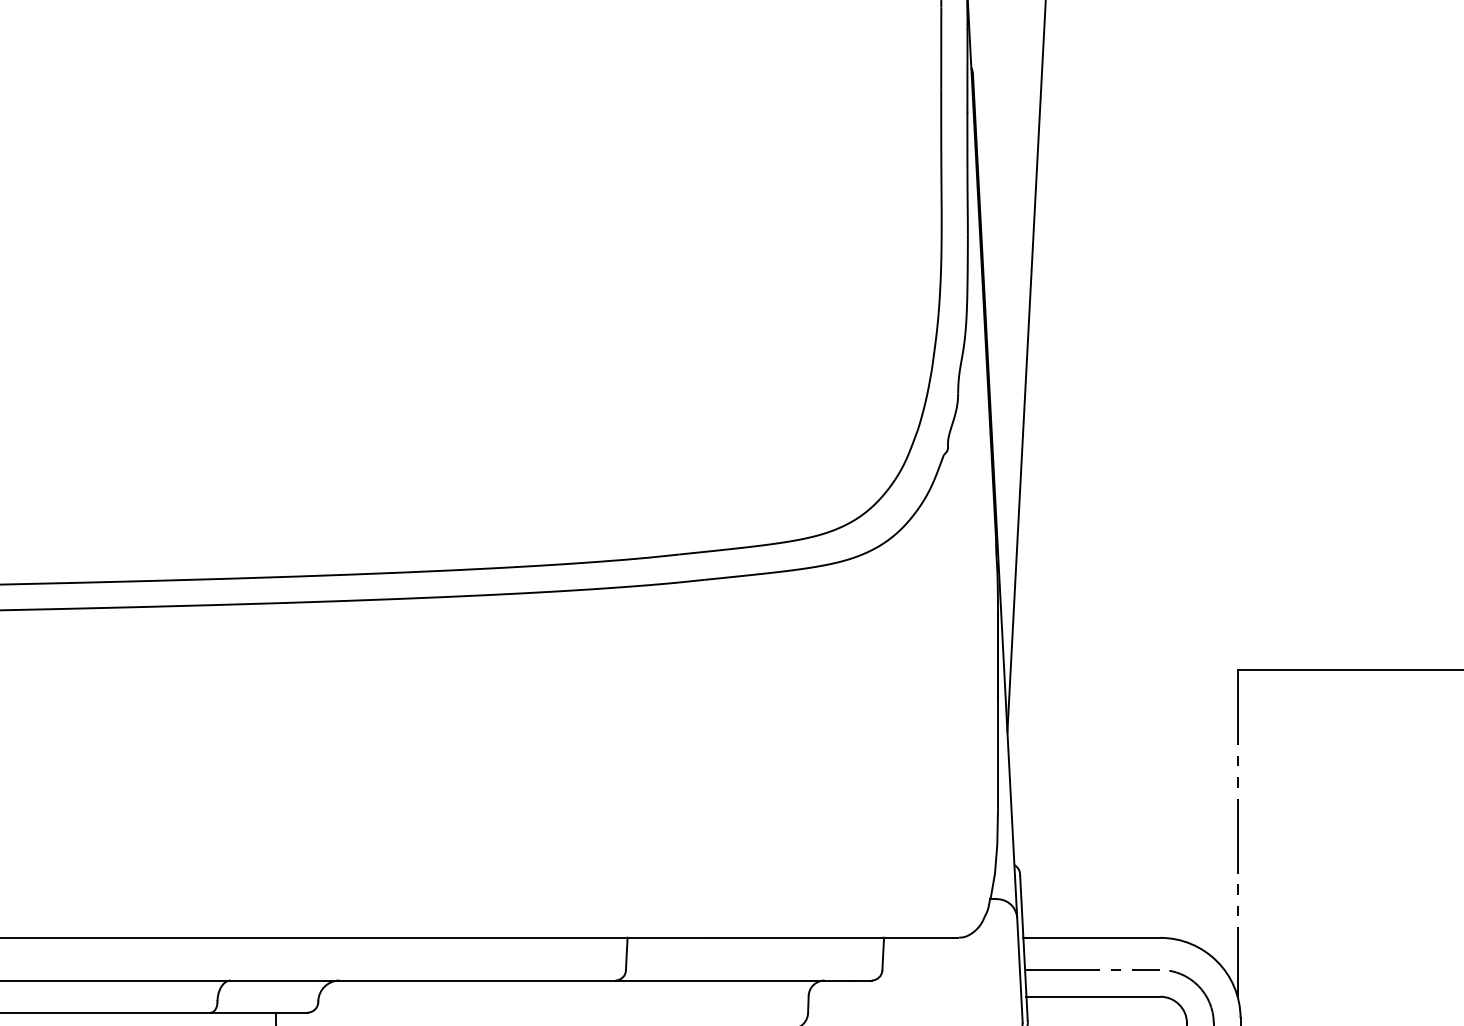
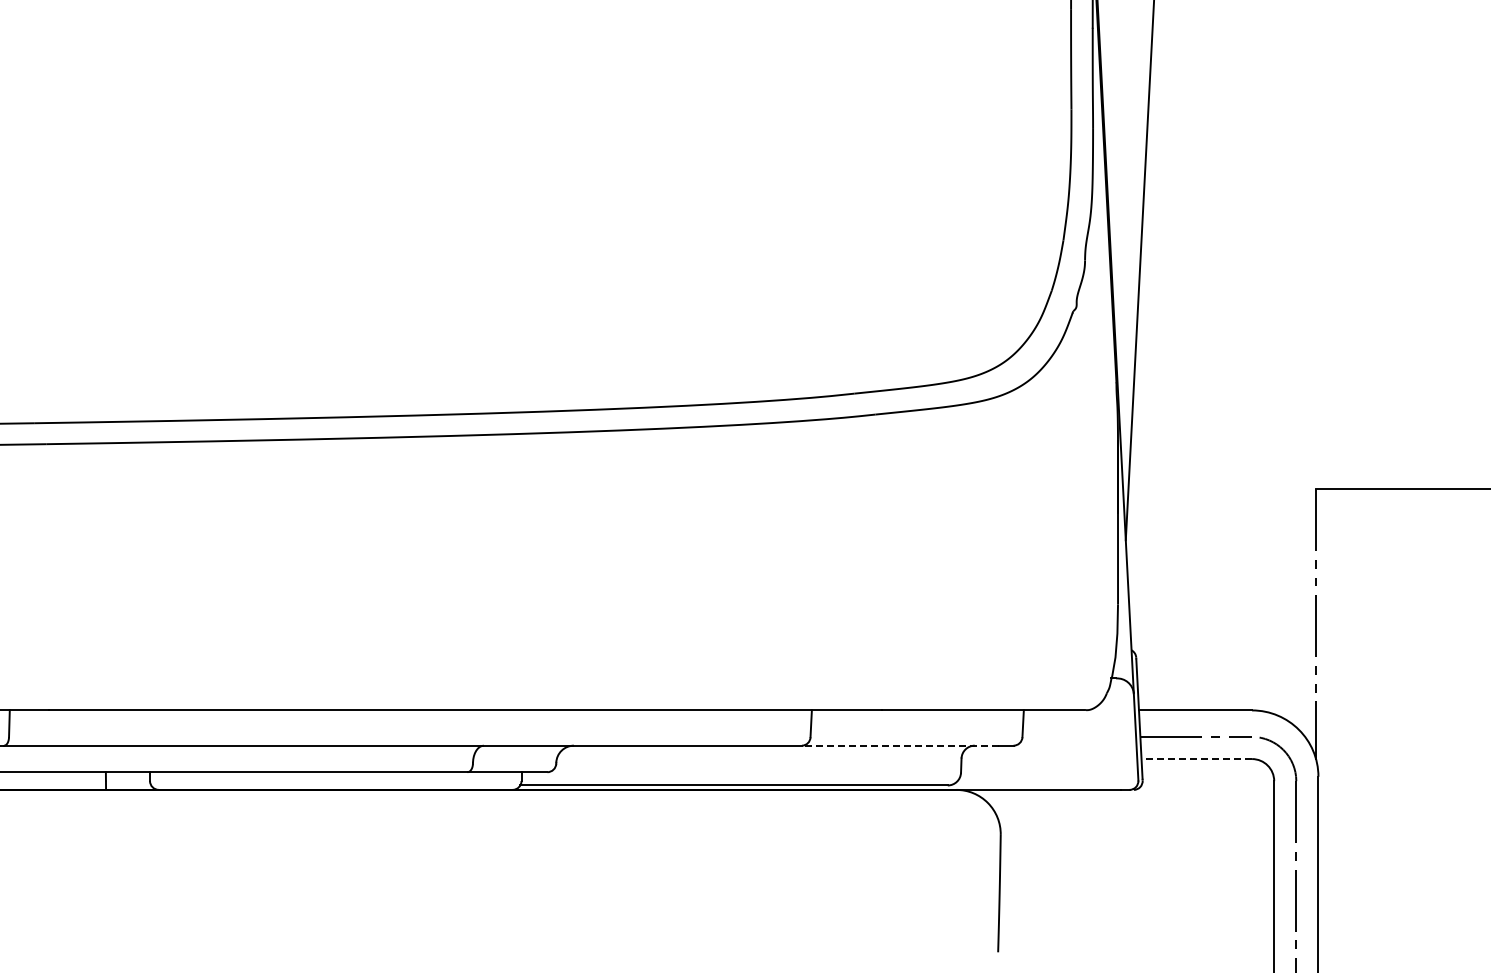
line: (733, 980) -> (899, 745), solid -> dashed
line: (1092, 997) -> (1196, 759), solid -> dashed

